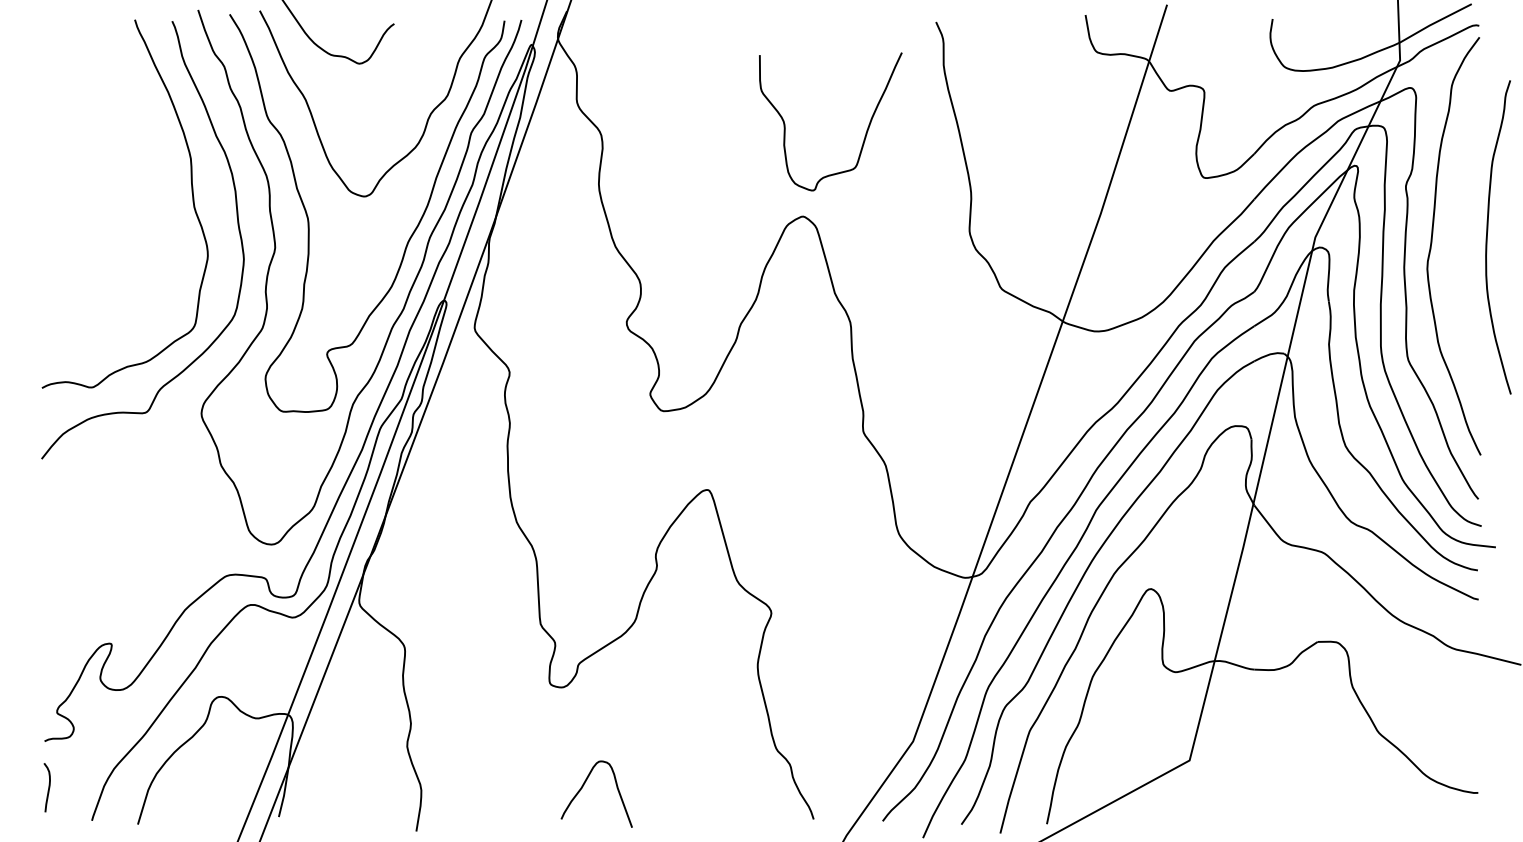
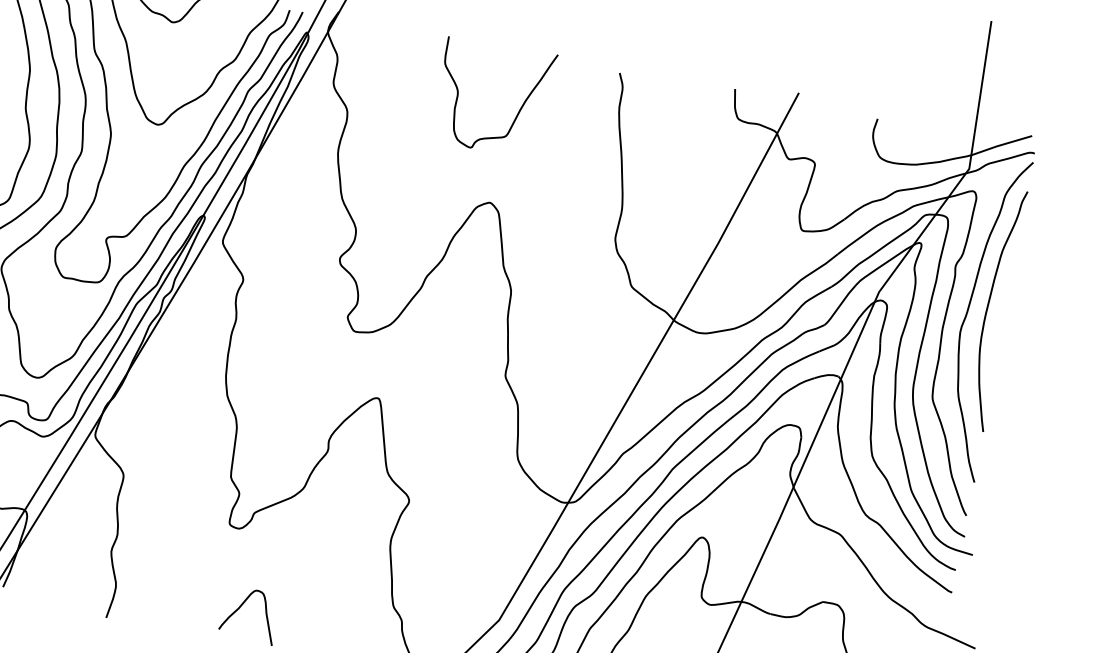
curve: (865, 133) -> (518, 111), moved
curve: (1487, 237) -> (987, 308), moved

